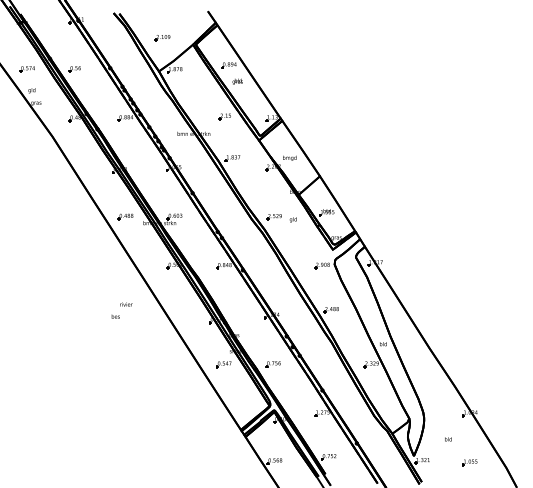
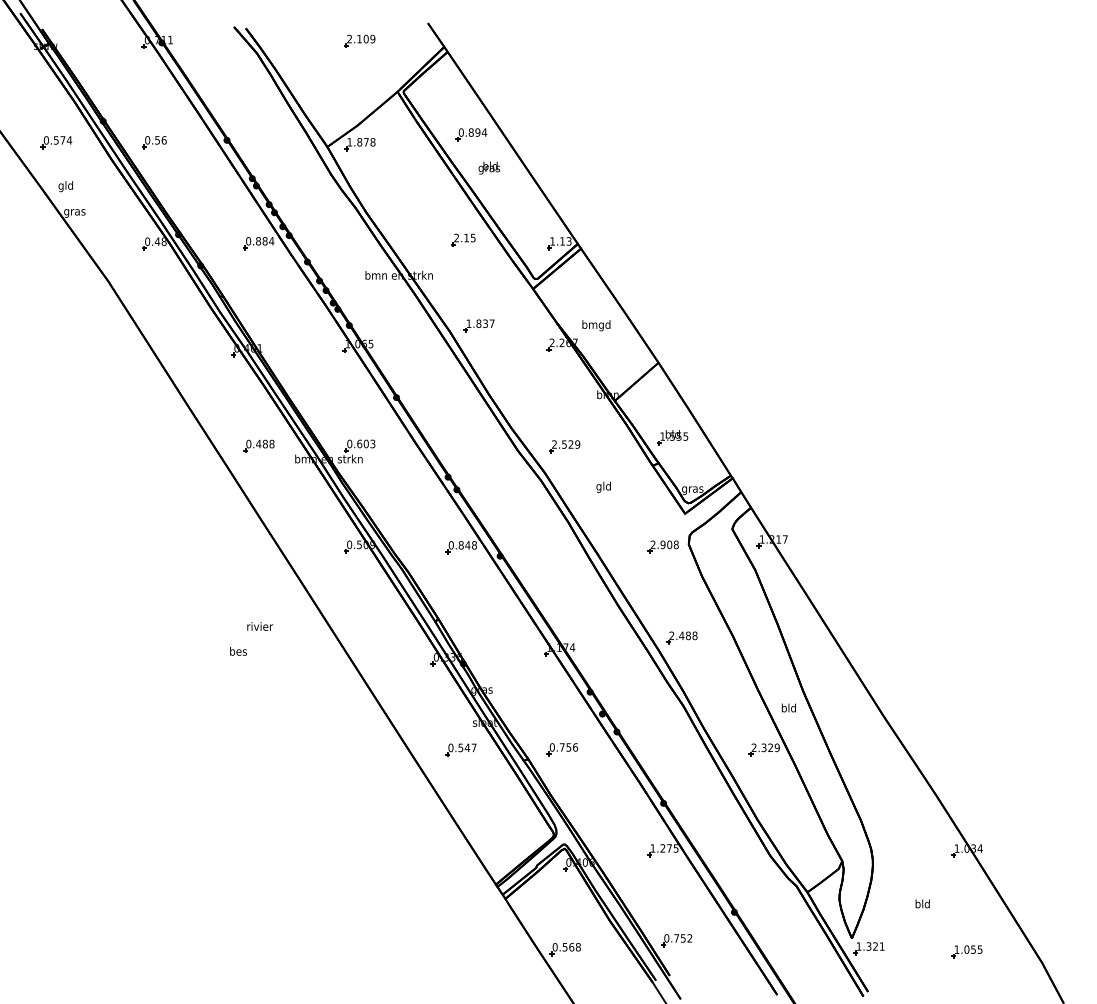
part: (162, 38) -> (359, 42), moved
text: (292, 219) -> (601, 486), moved

